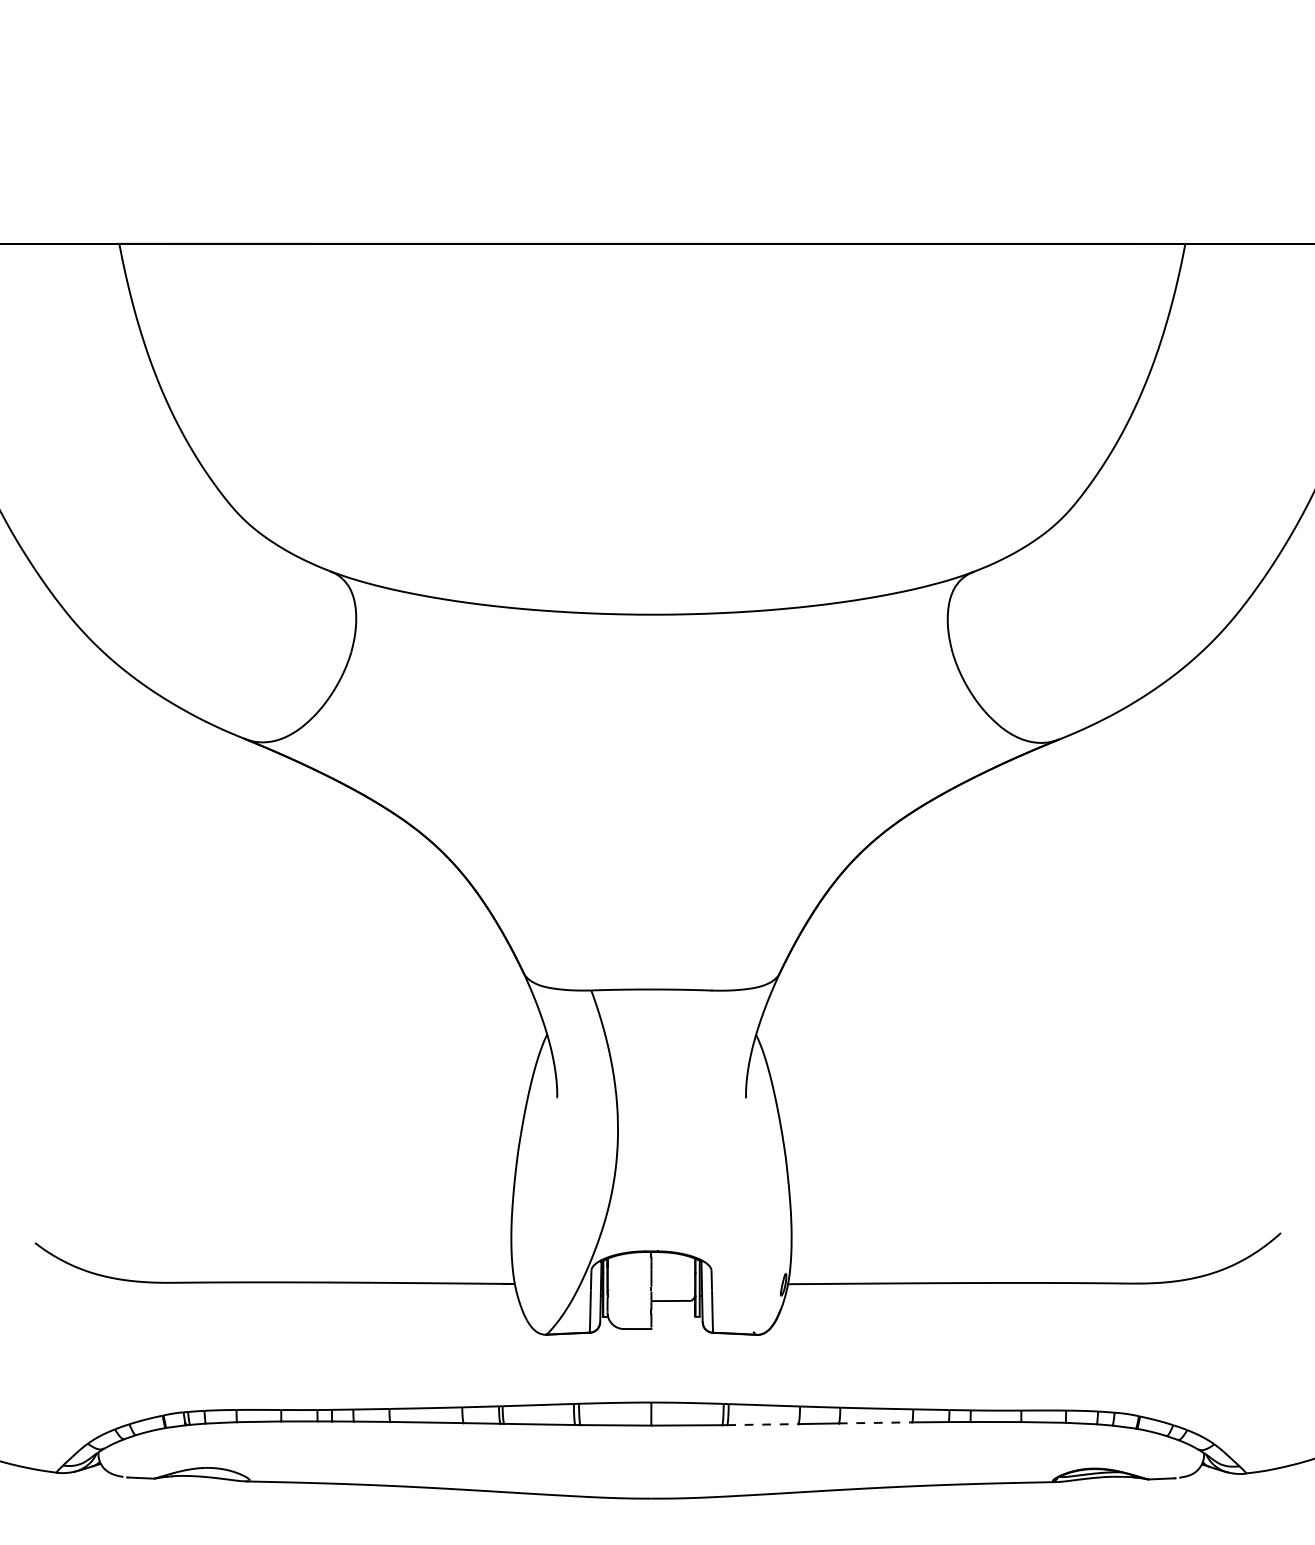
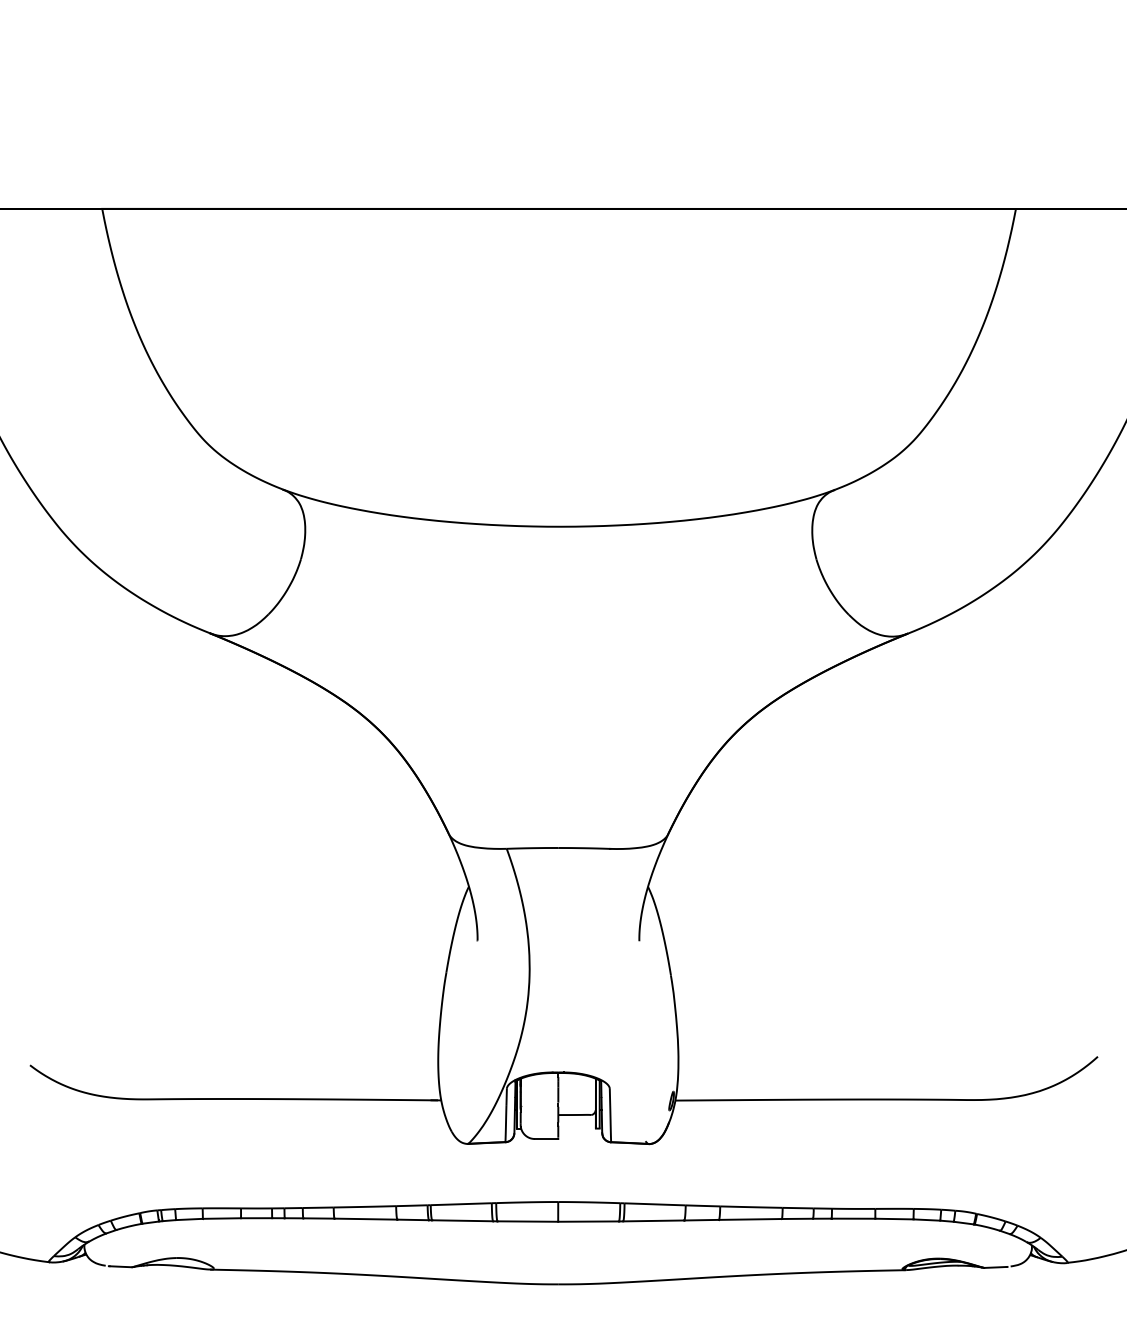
line: (875, 1422) -> (750, 1219), dashed -> solid
line: (762, 1424) -> (653, 1220), dashed -> solid

